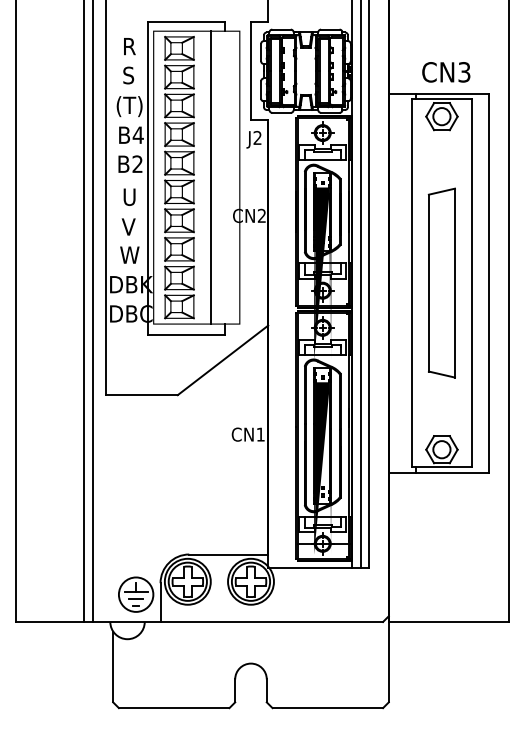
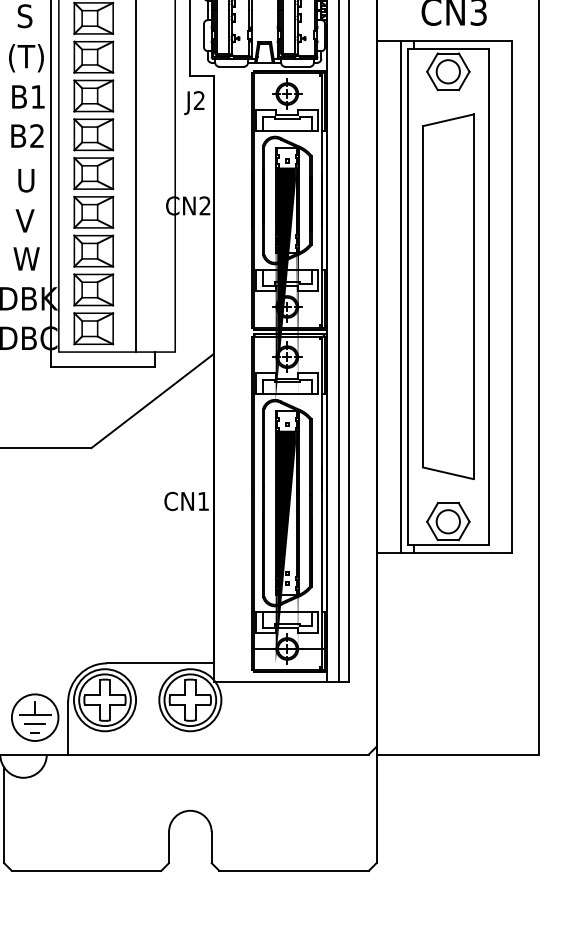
text: (137, 134) -> (37, 95), B4 -> B1
line: (407, 282) -> (401, 295), added
part: (441, 282) -> (447, 295), size x1.43

